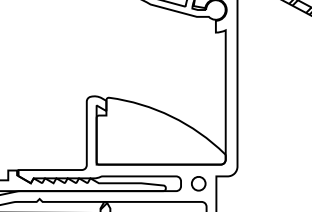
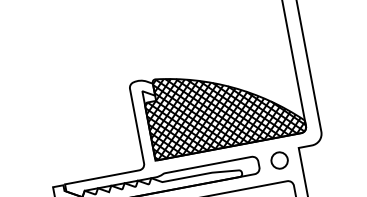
hatch: (160, 130) -> (222, 106), added

